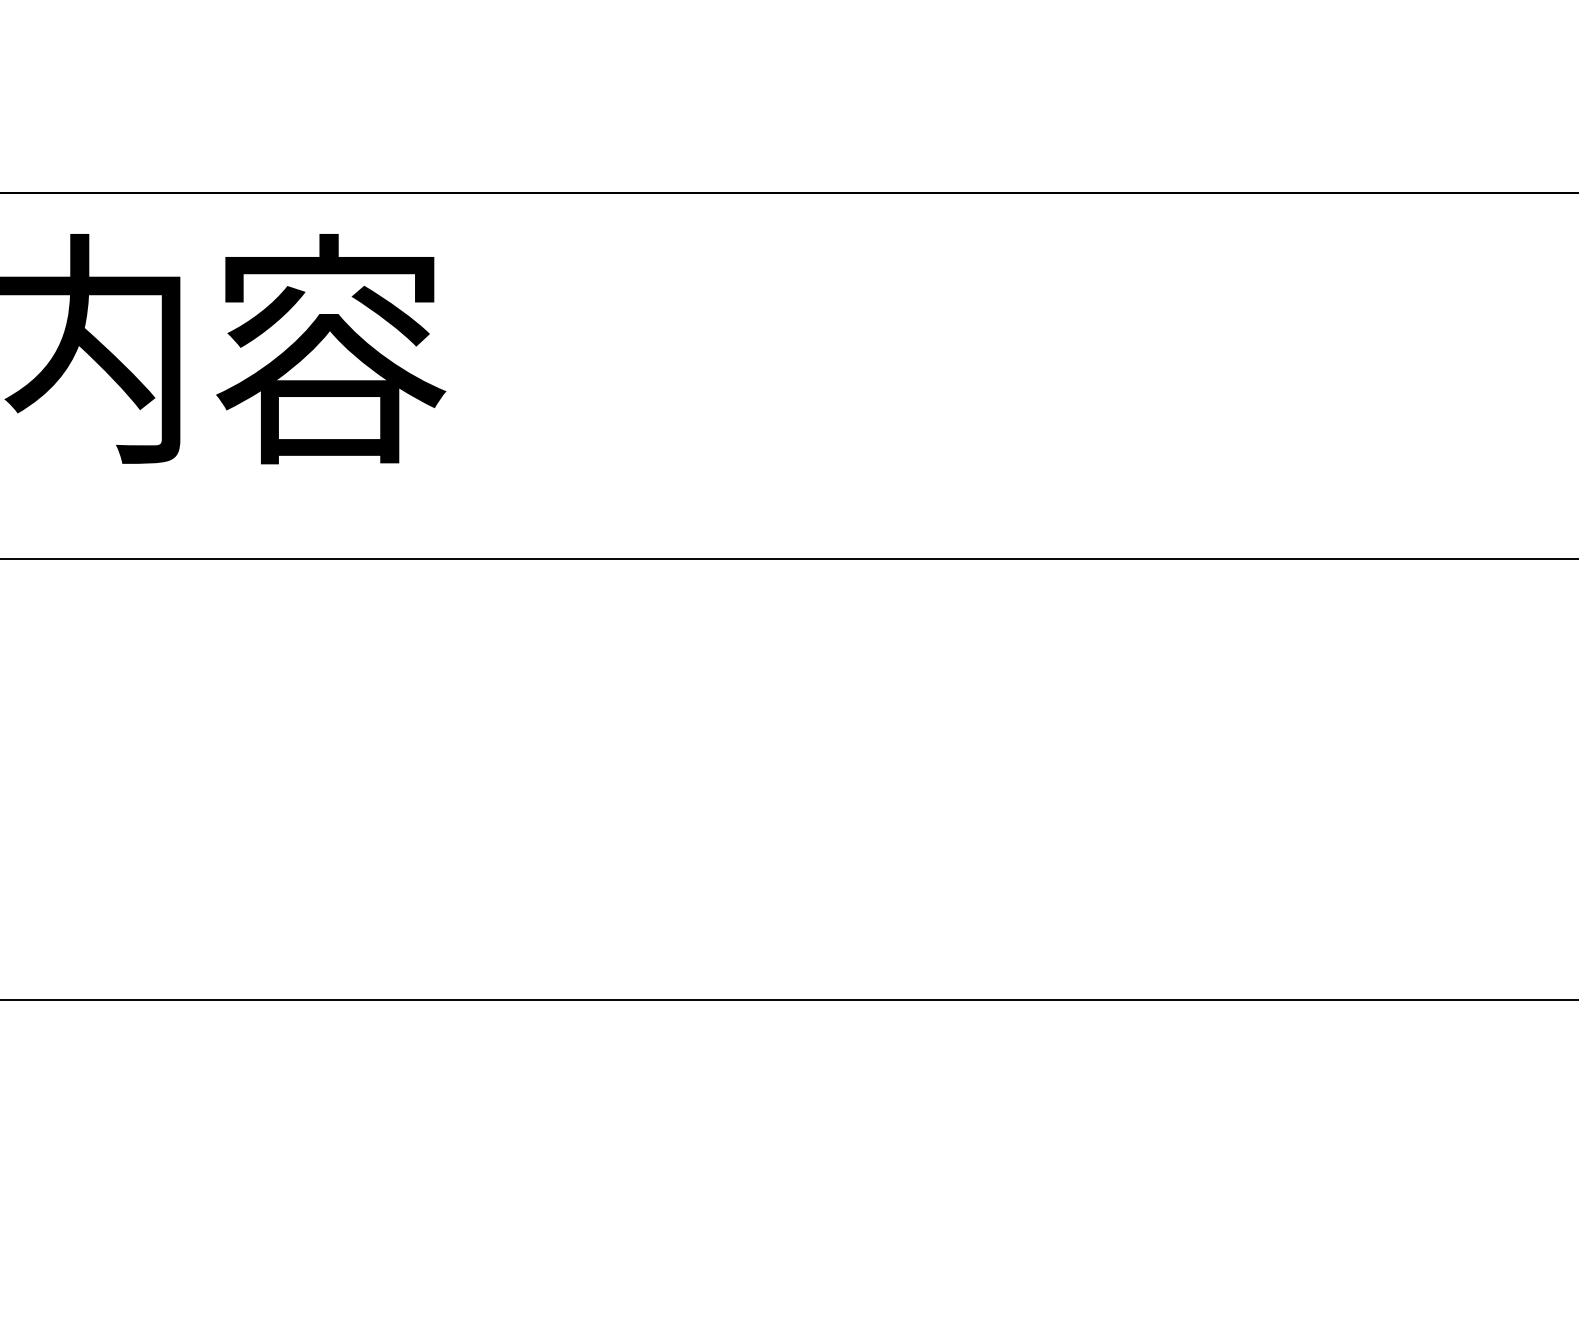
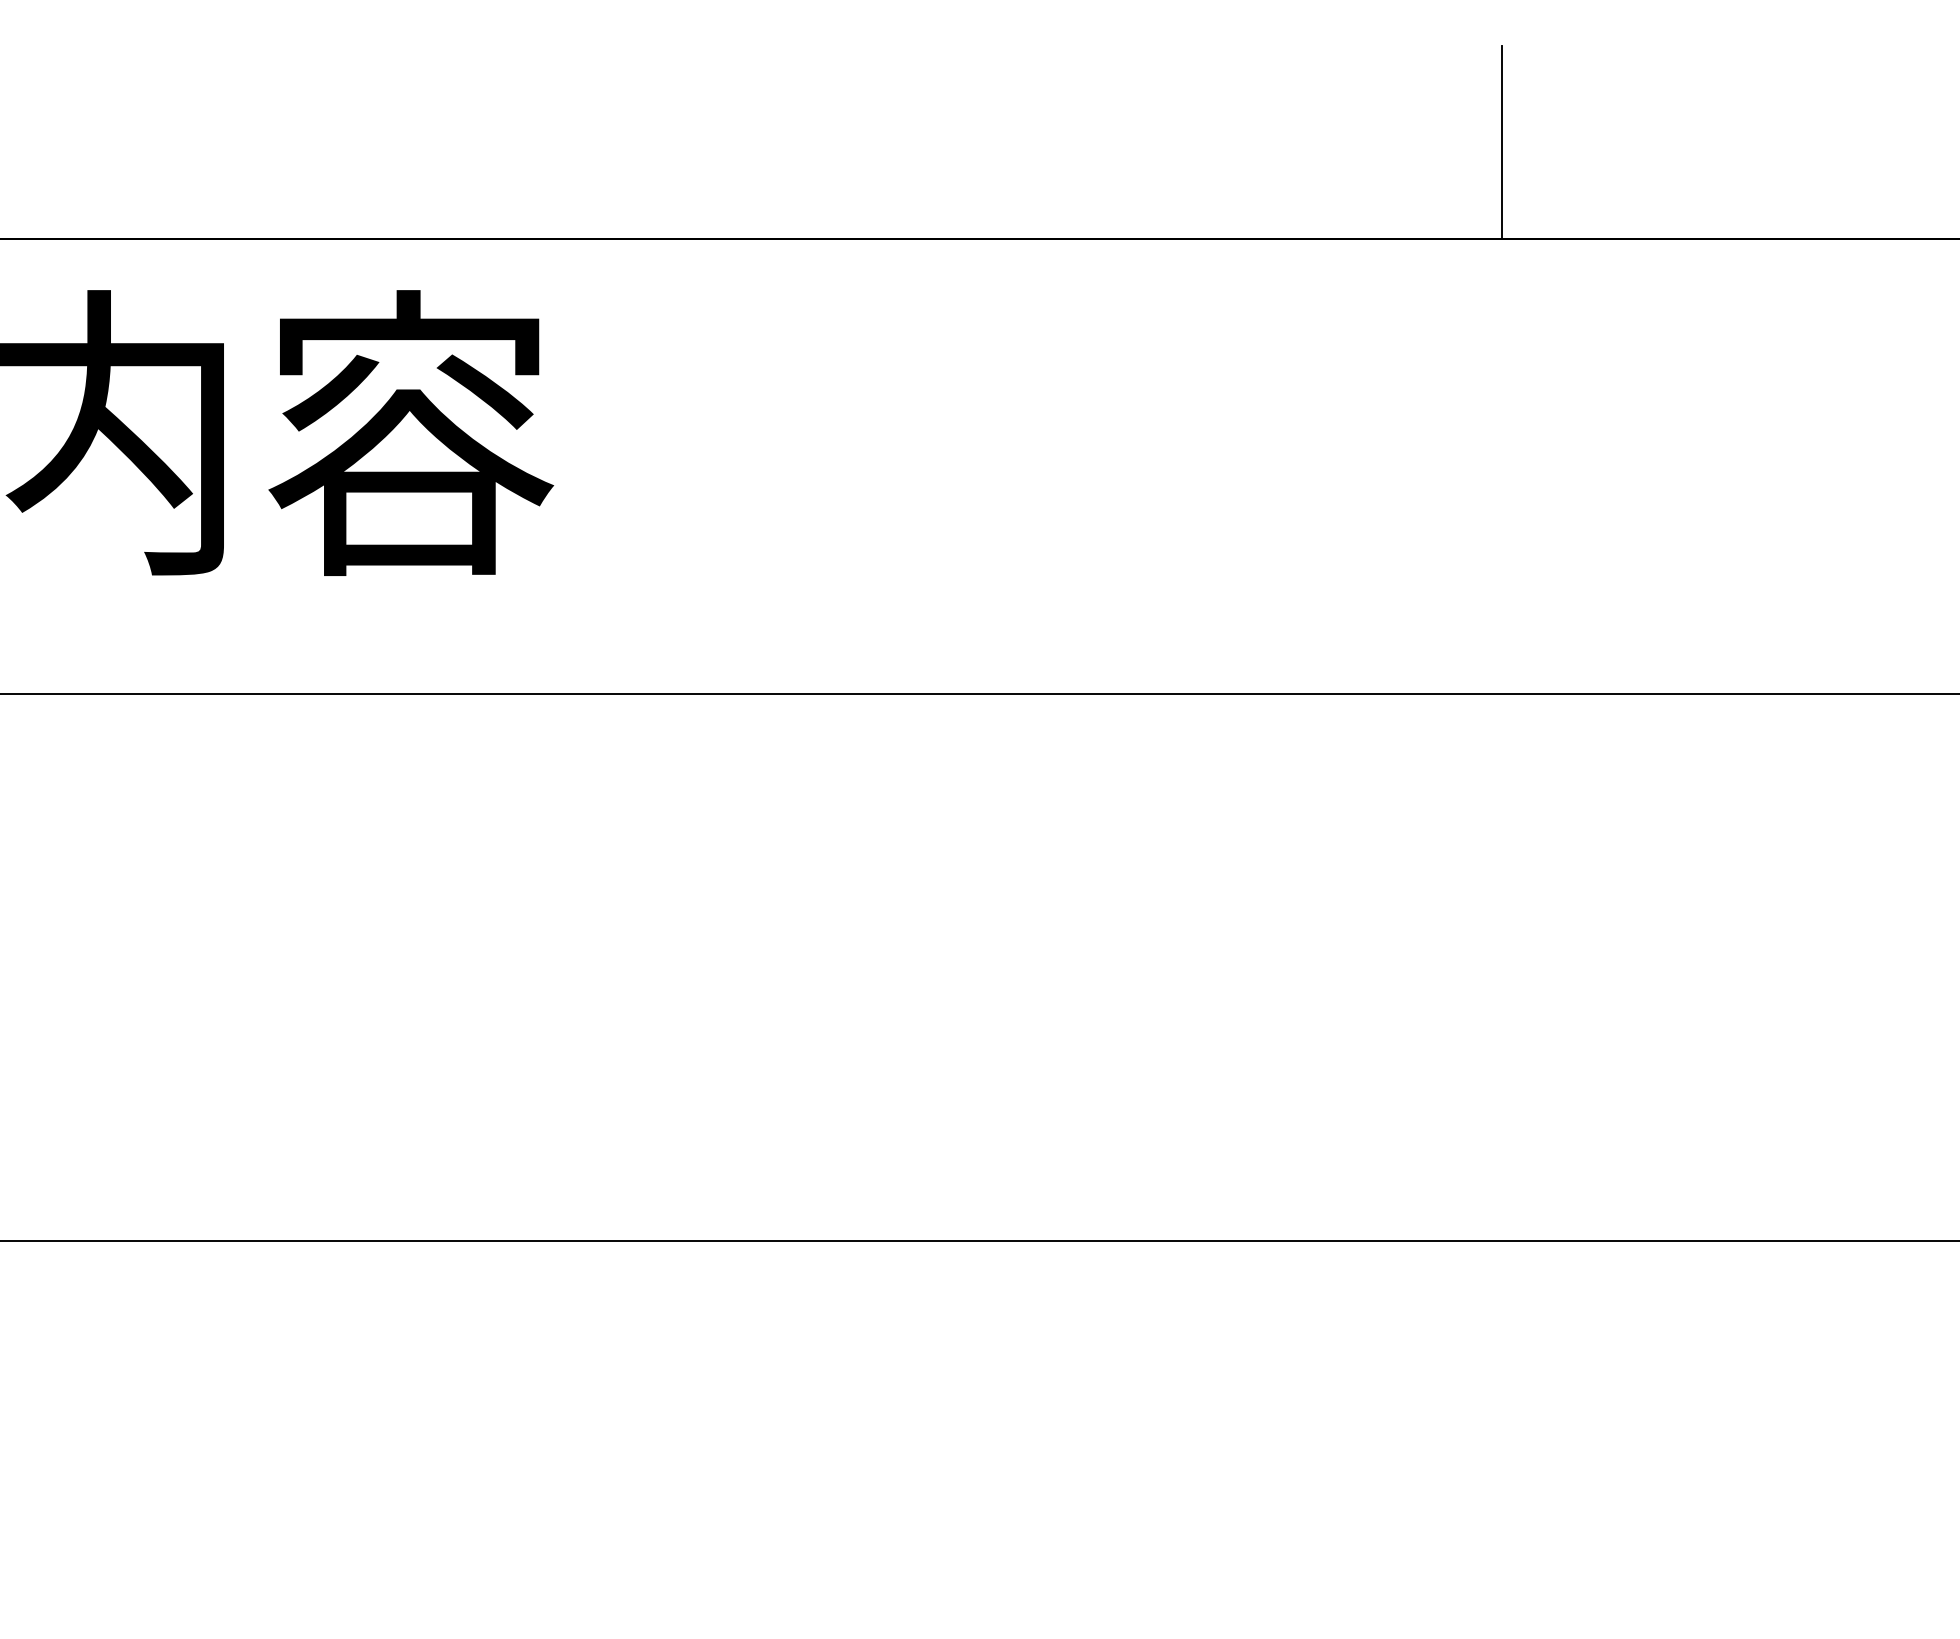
line: (1209, 114) -> (1501, 141), added

